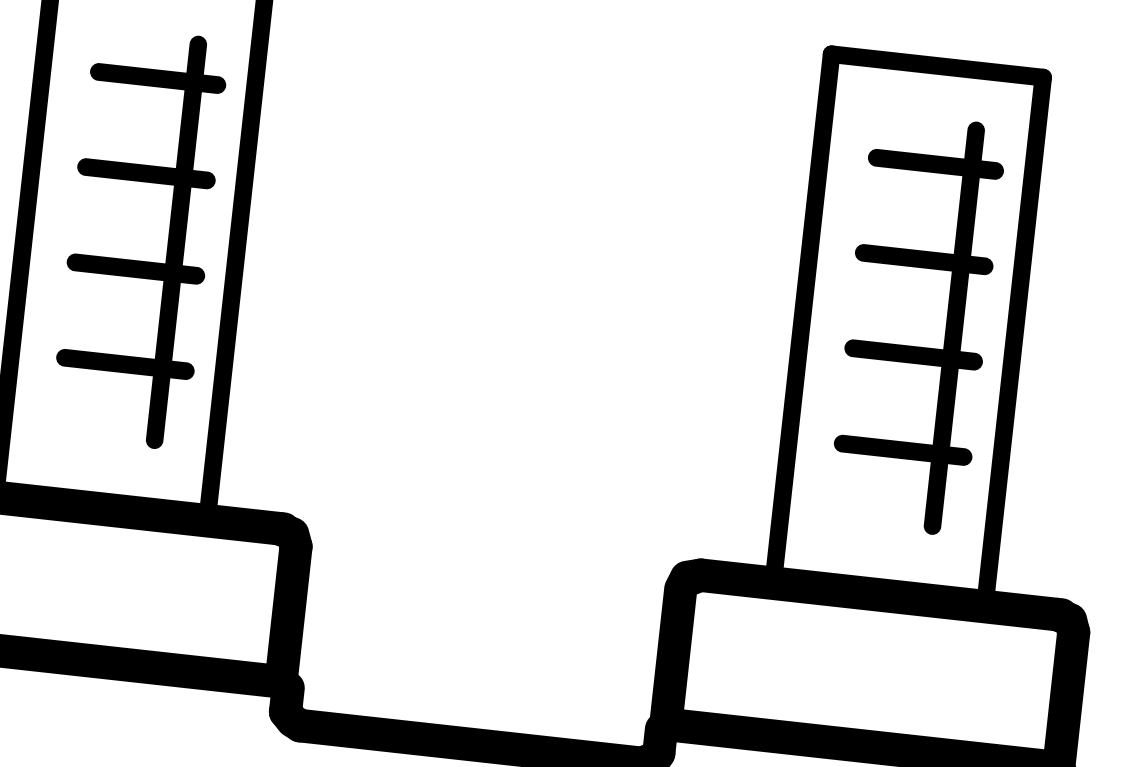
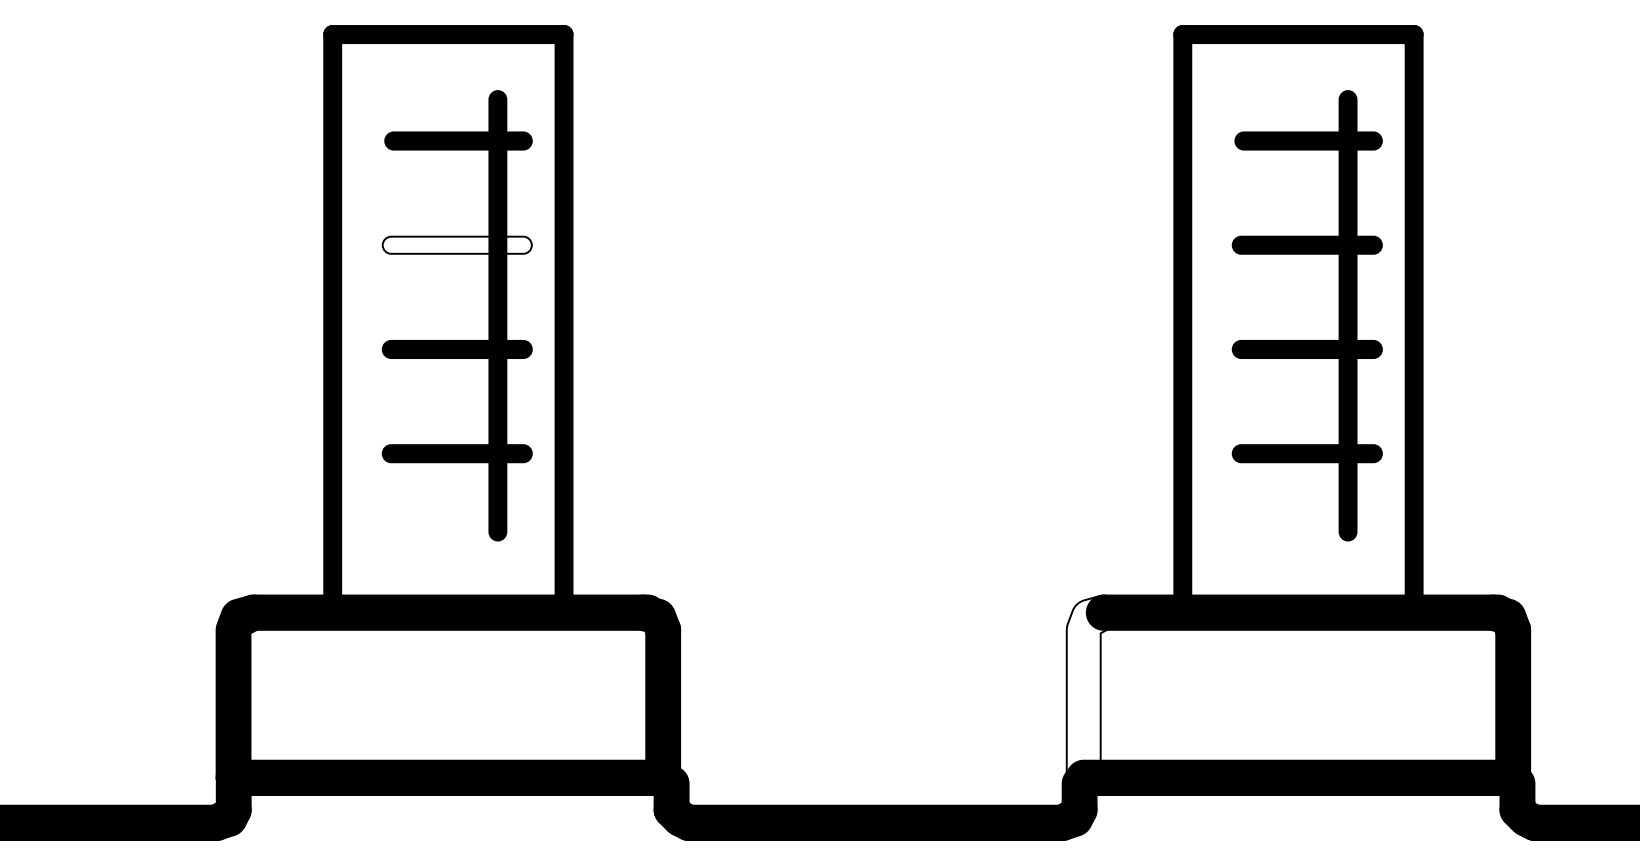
fill: (145, 172) -> (456, 244), removed
fill: (683, 649) -> (1093, 695), removed

